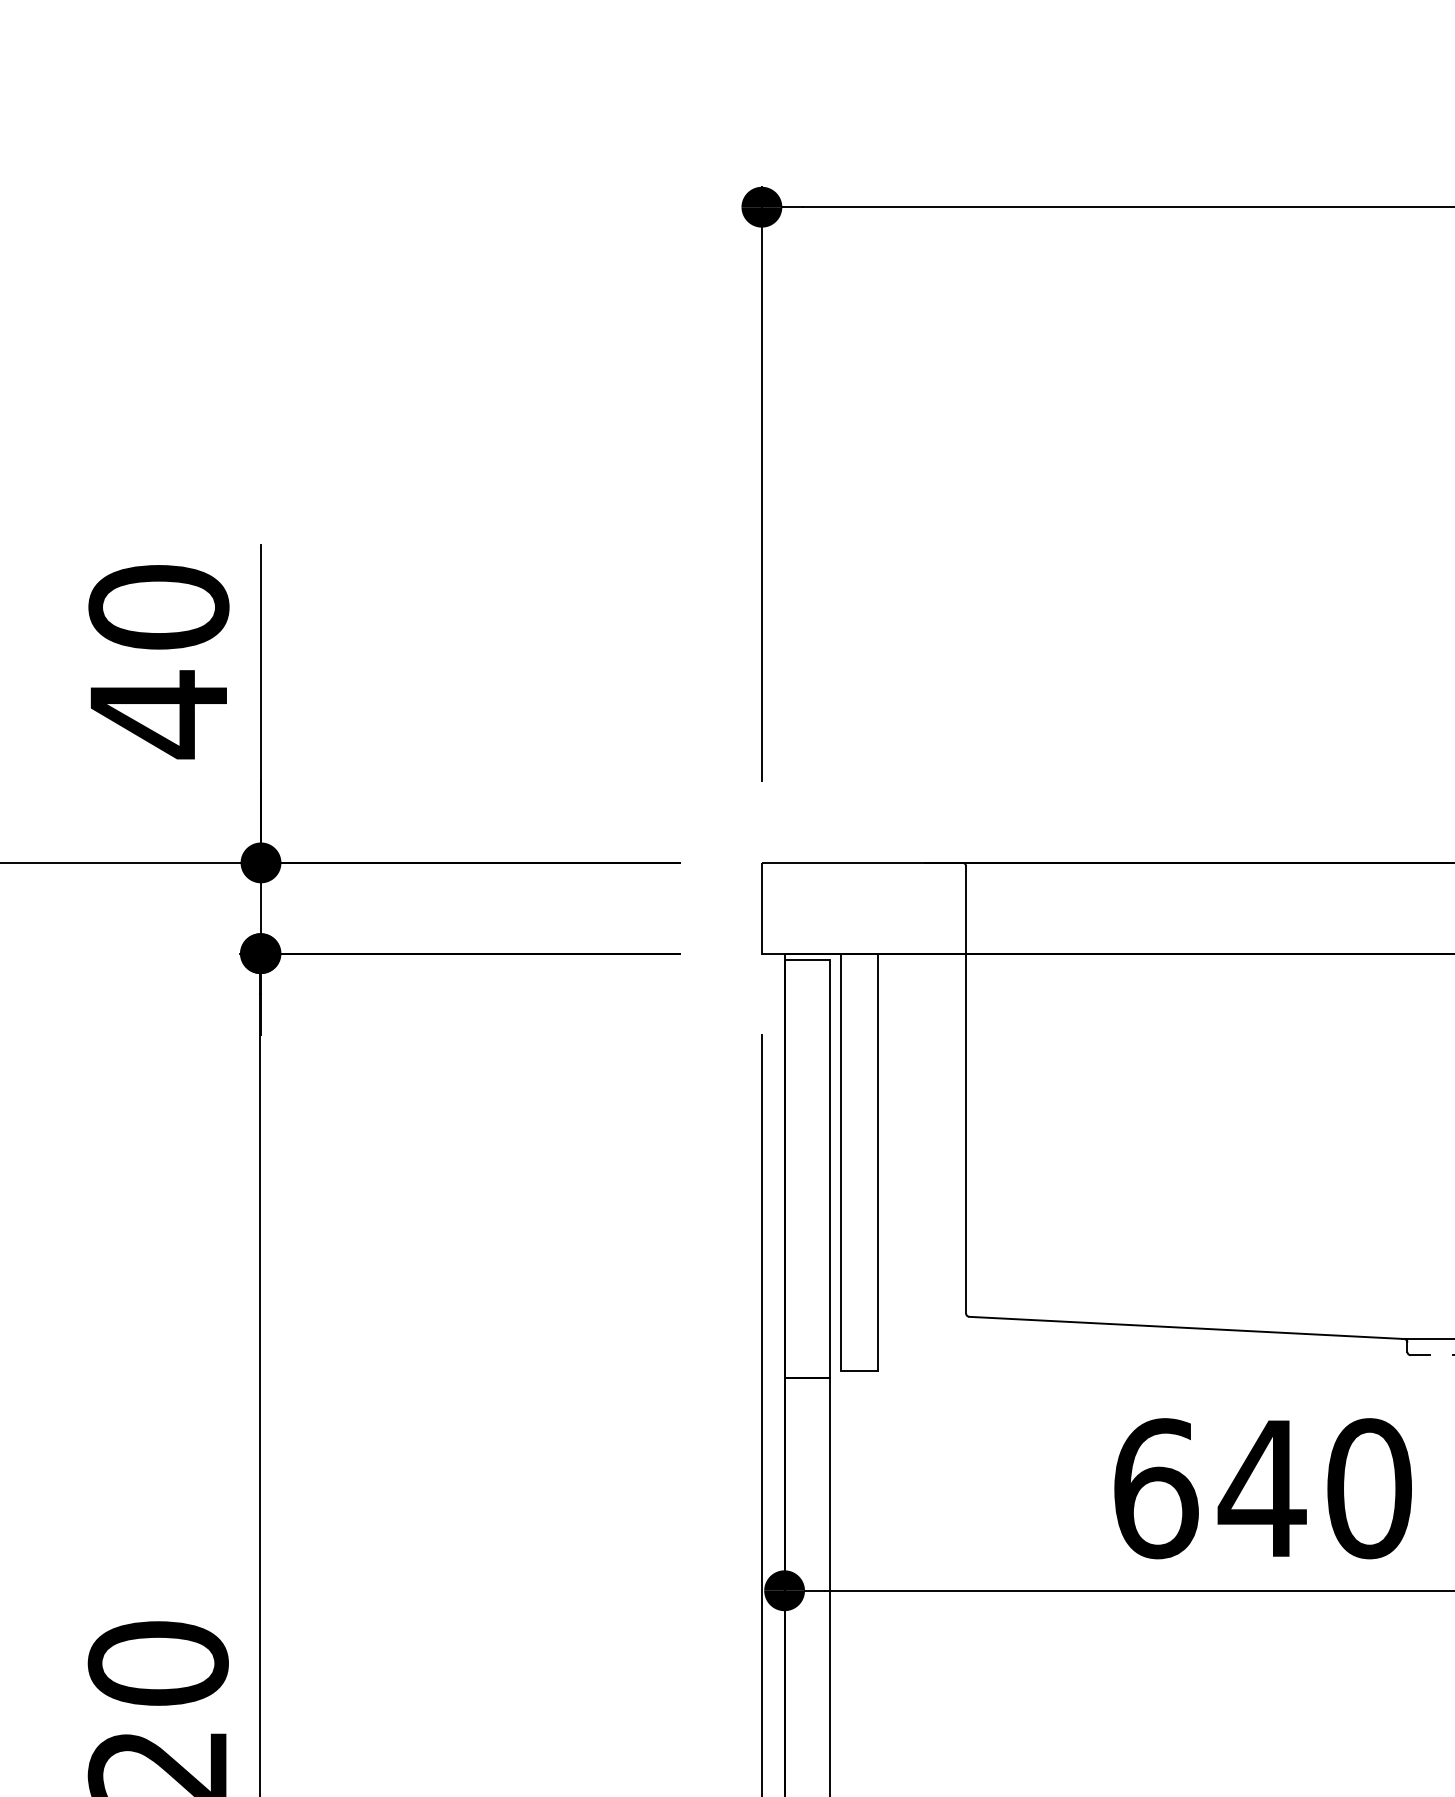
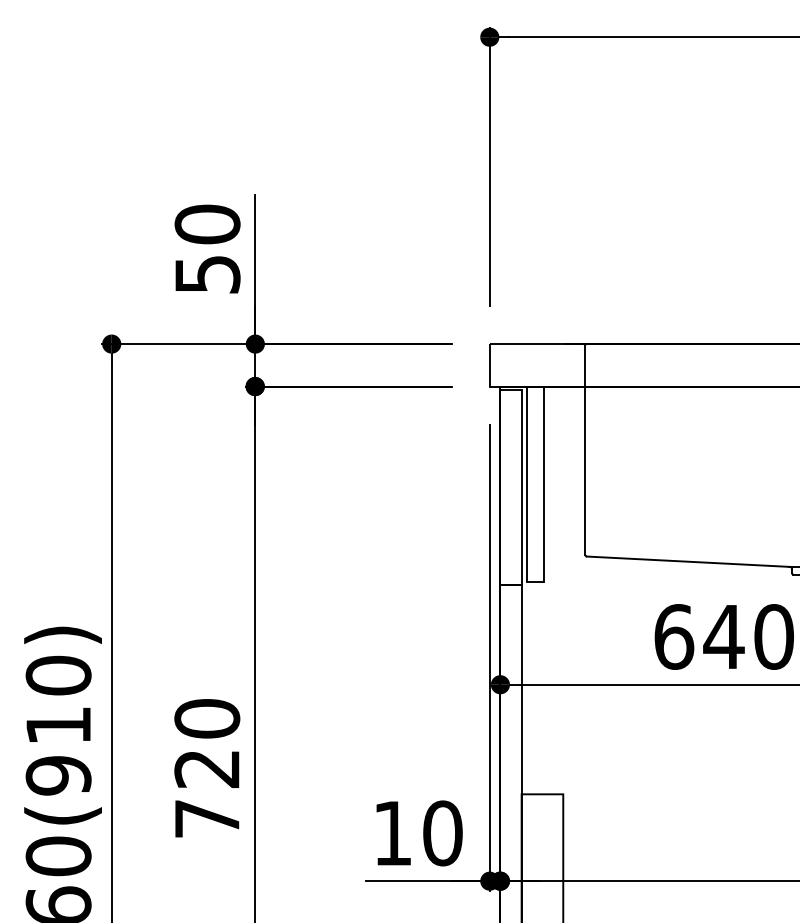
text: (158, 714) -> (207, 274), 40 -> 50

